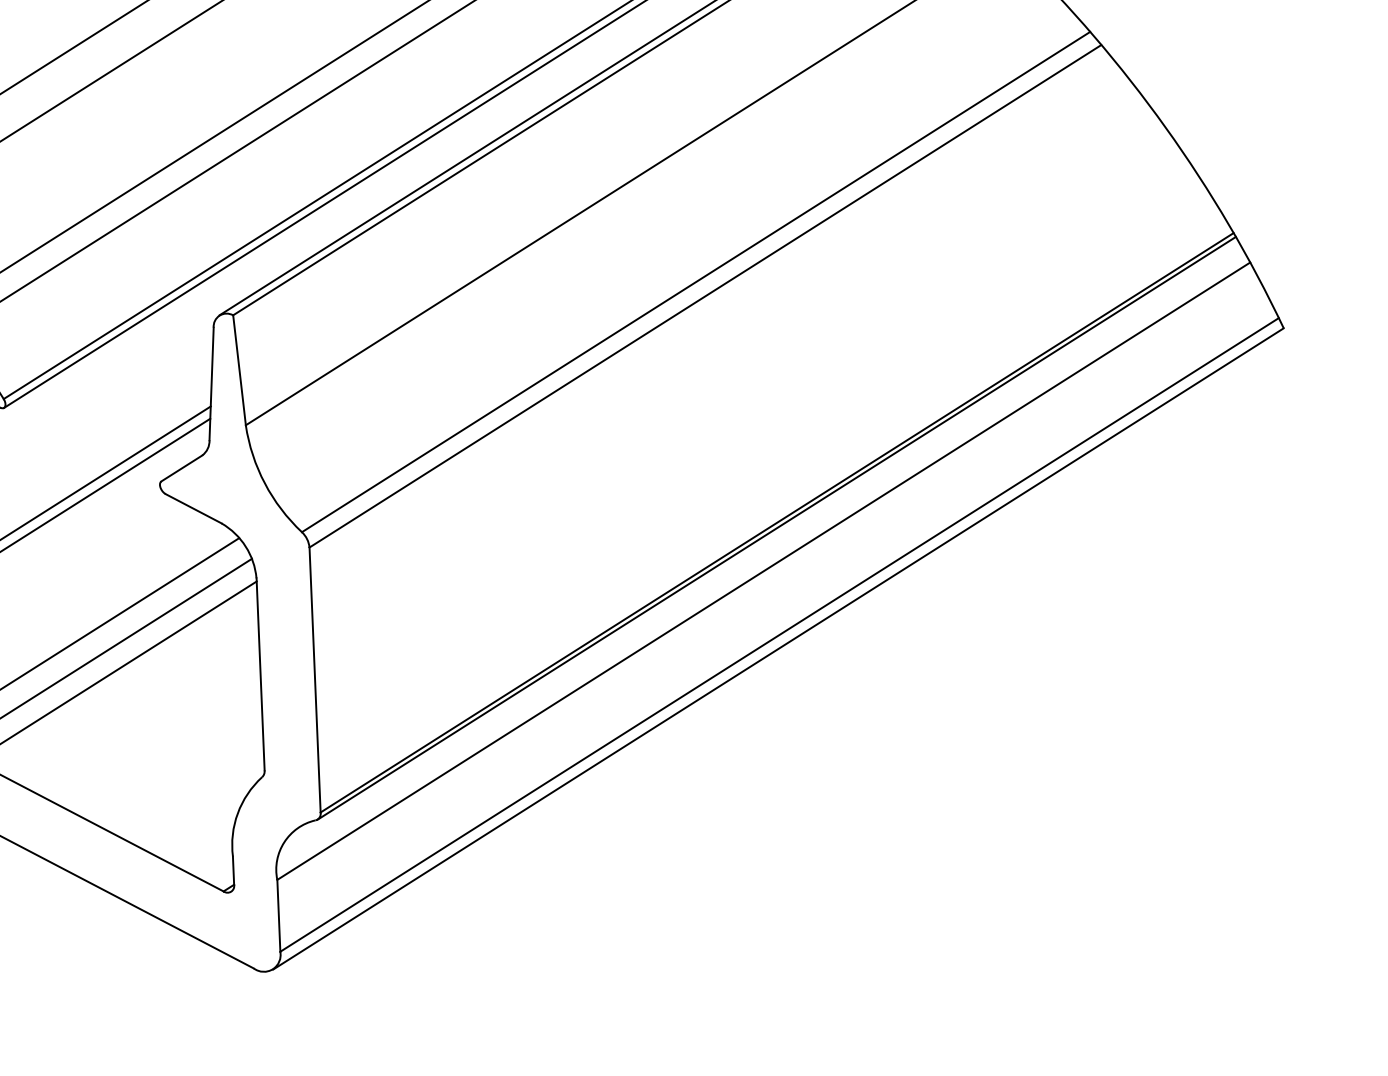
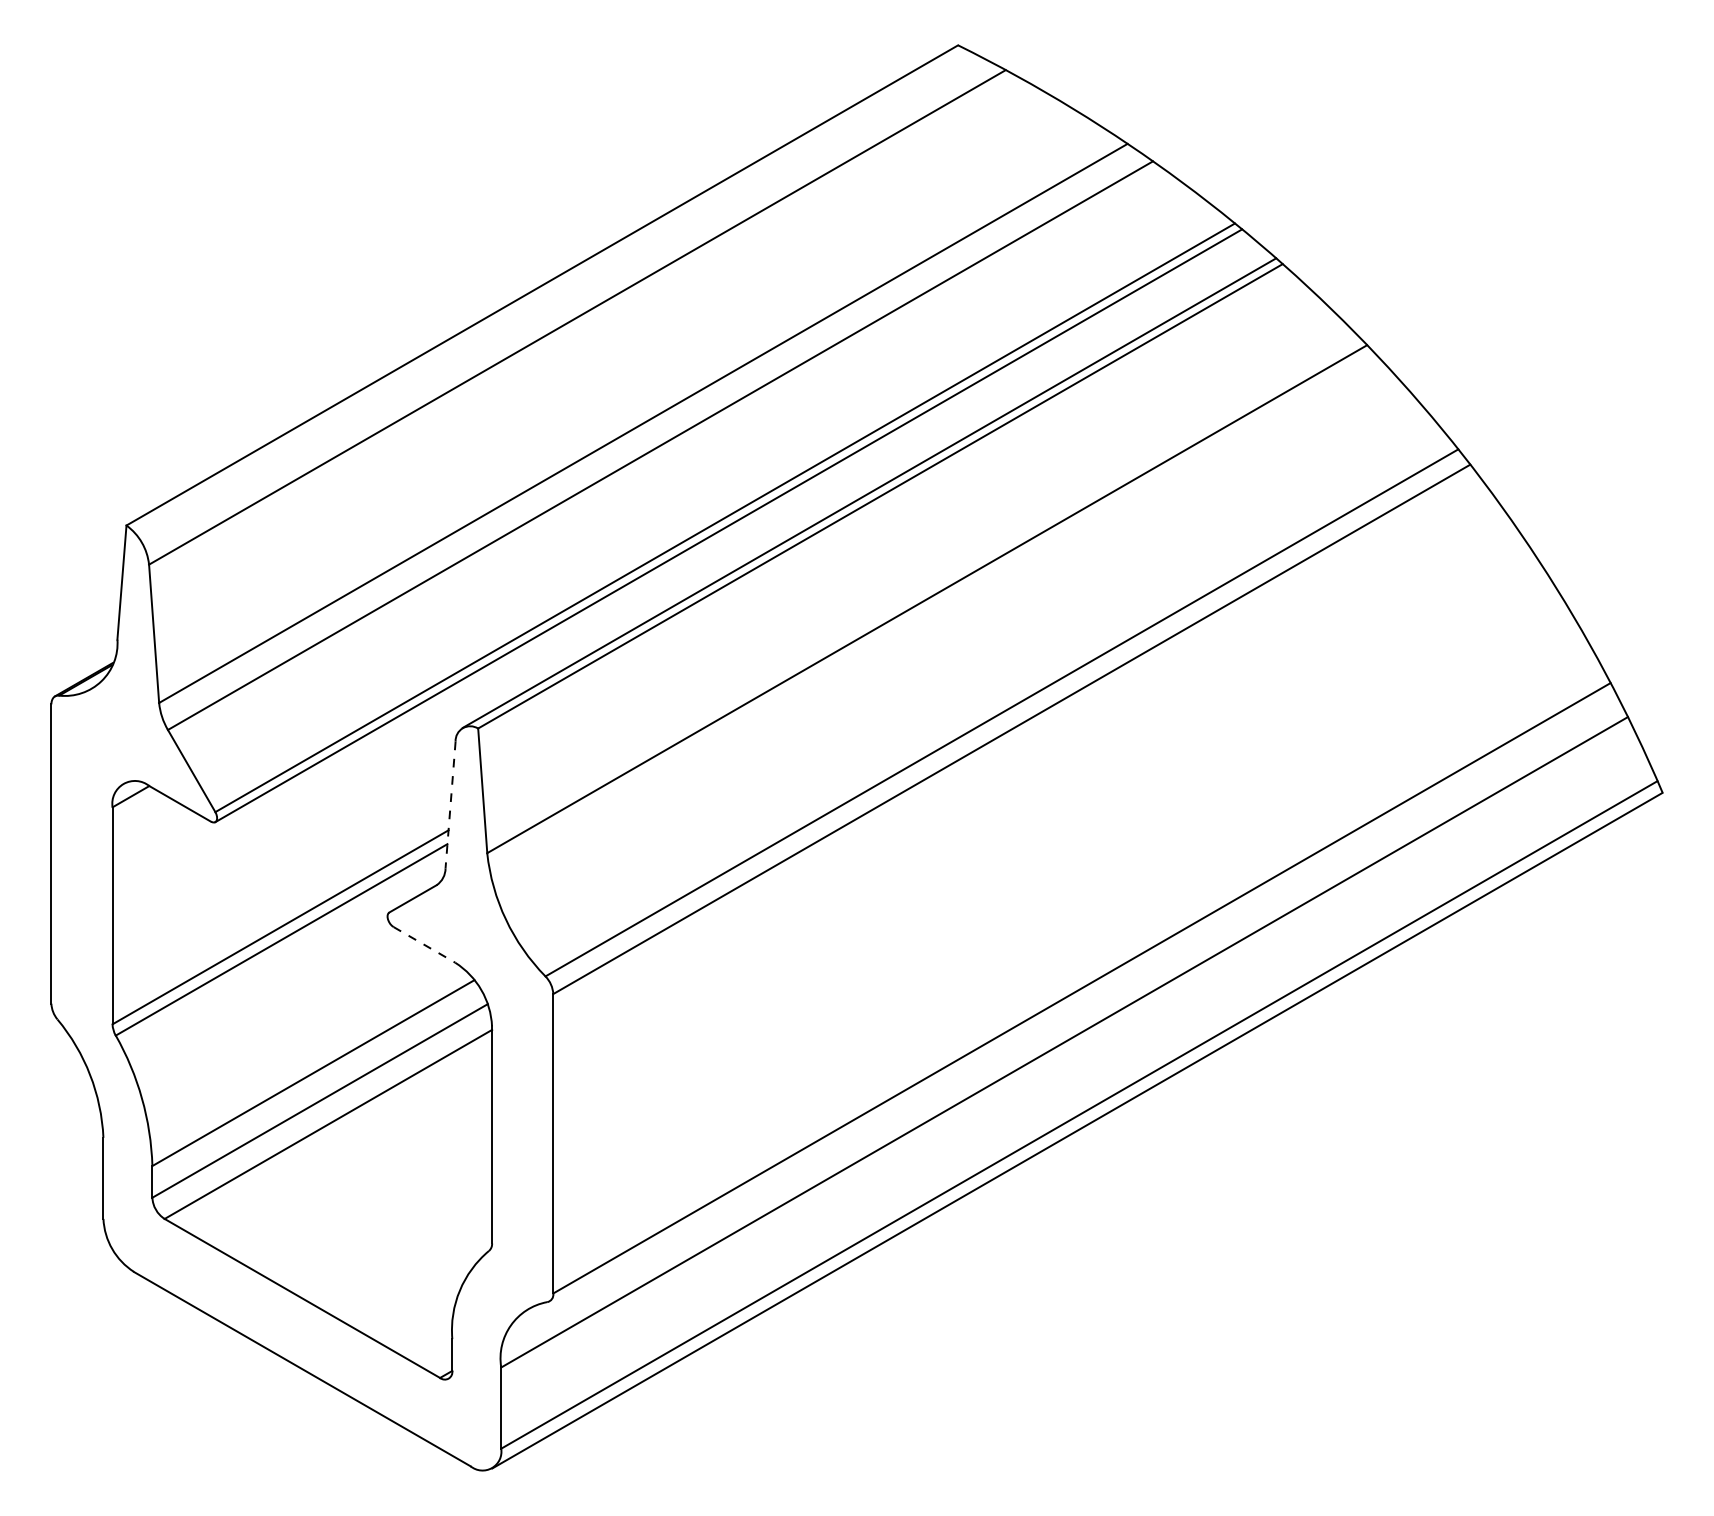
line: (211, 383) -> (450, 804), solid -> dashed
line: (193, 508) -> (424, 944), solid -> dashed
line: (776, 528) -> (1080, 994), removed

